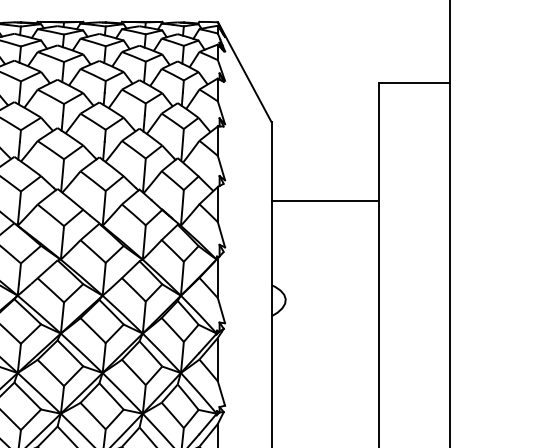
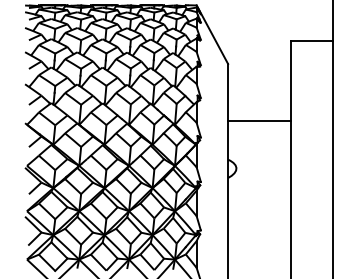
line: (325, 201) -> (259, 121), moved

